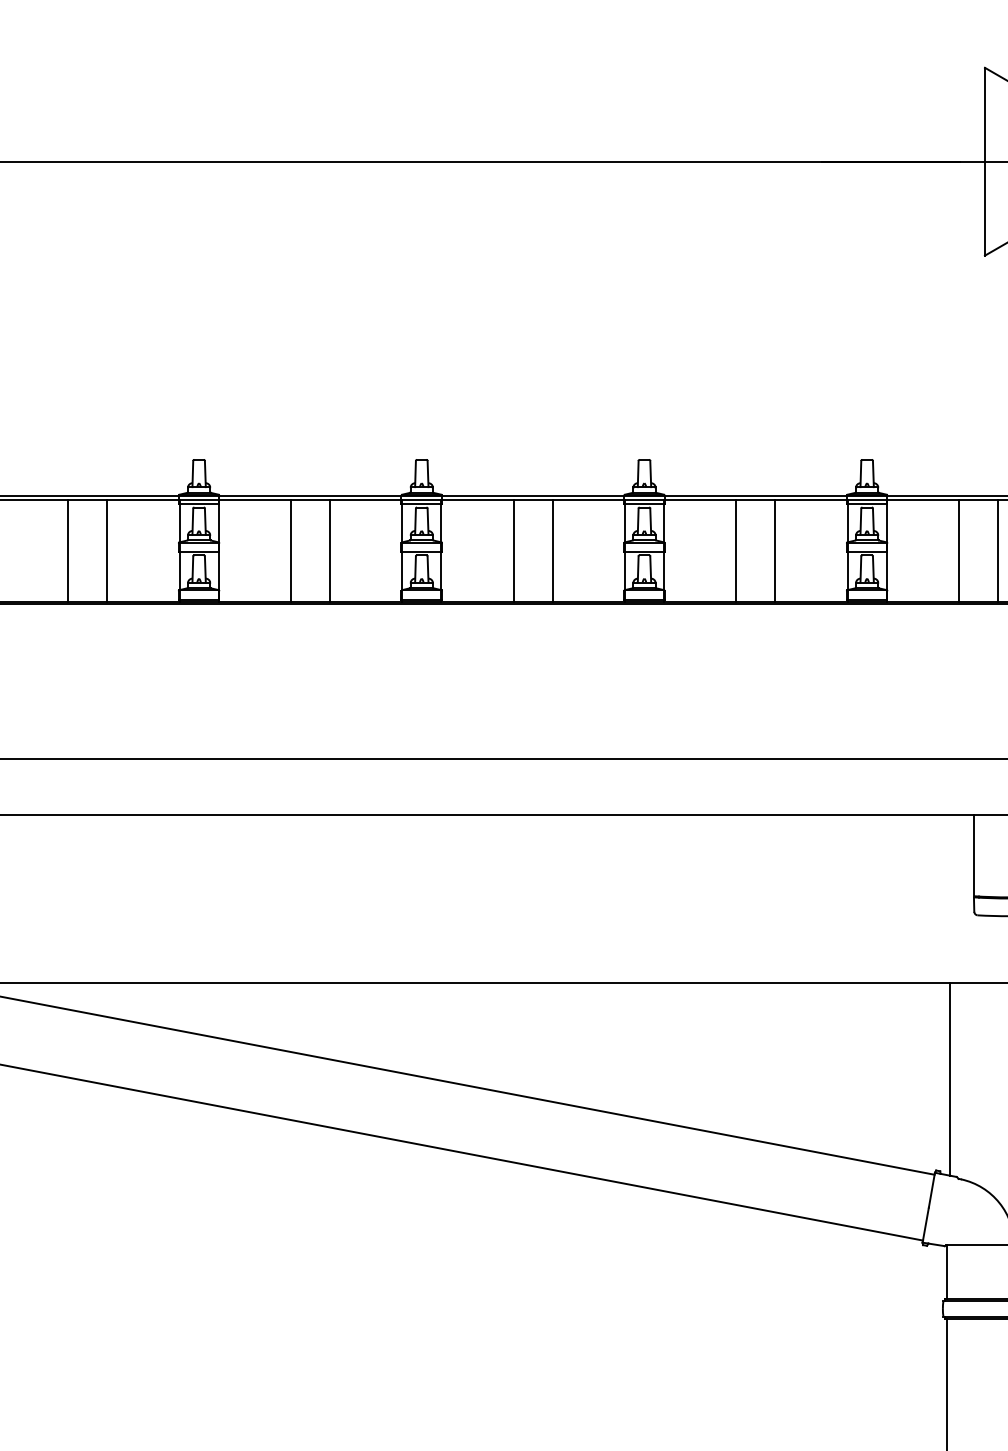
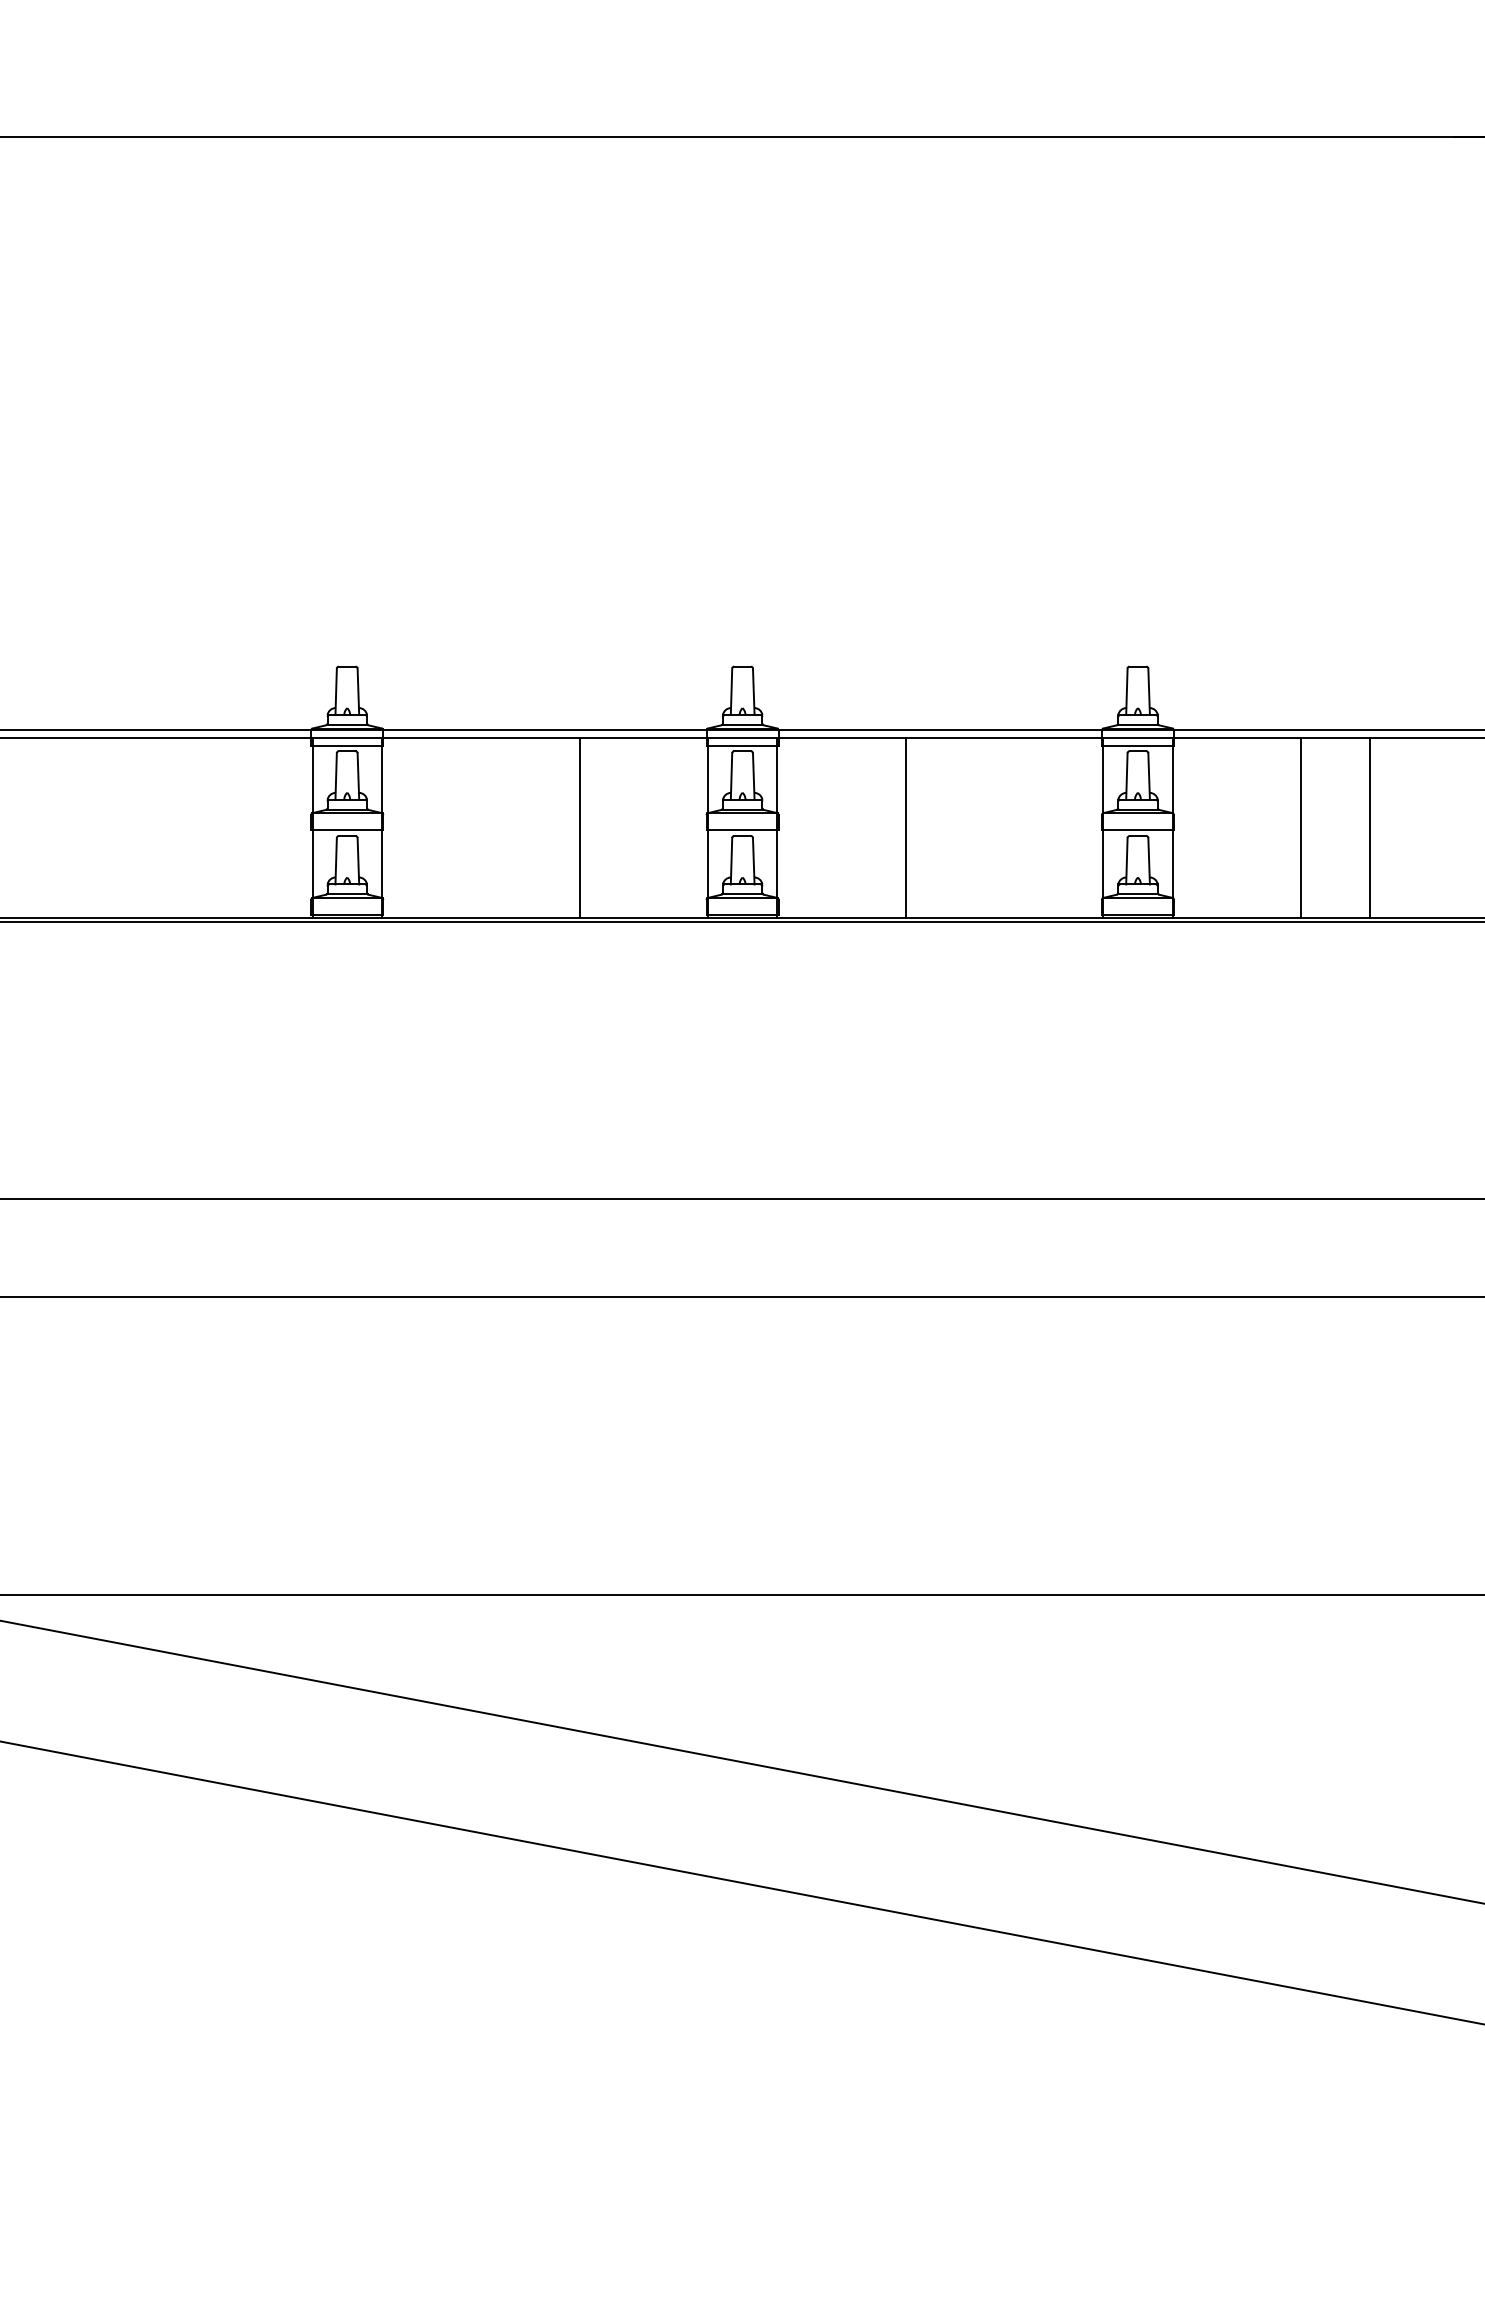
line: (68, 550) -> (115, 827), removed
line: (107, 550) -> (184, 827), removed
line: (291, 550) -> (511, 827), removed
line: (552, 550) -> (974, 827), removed

